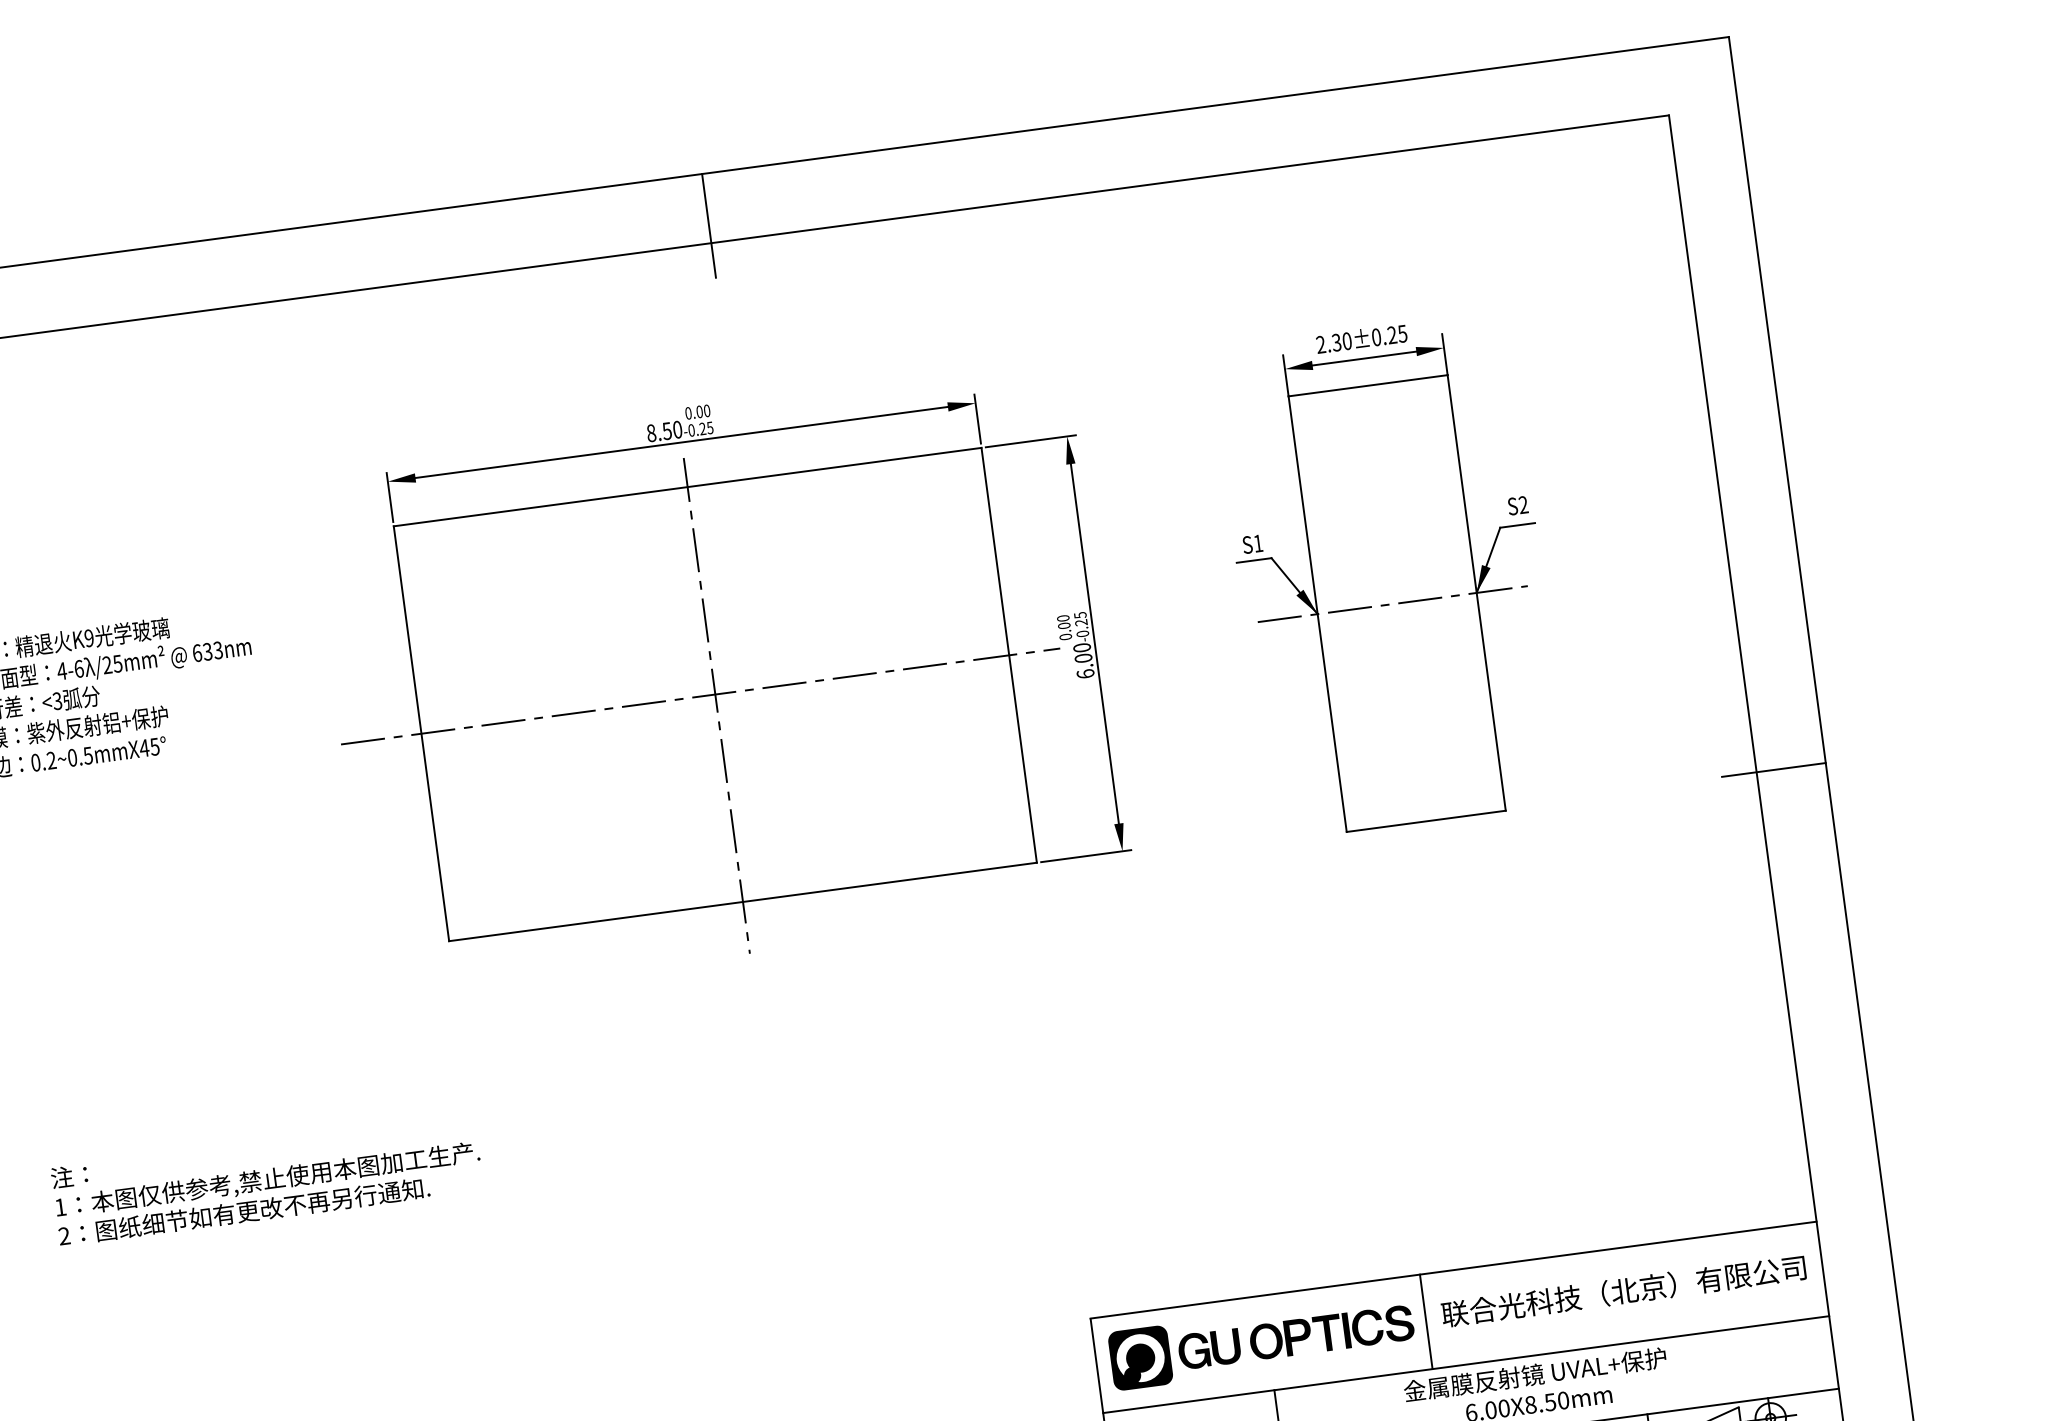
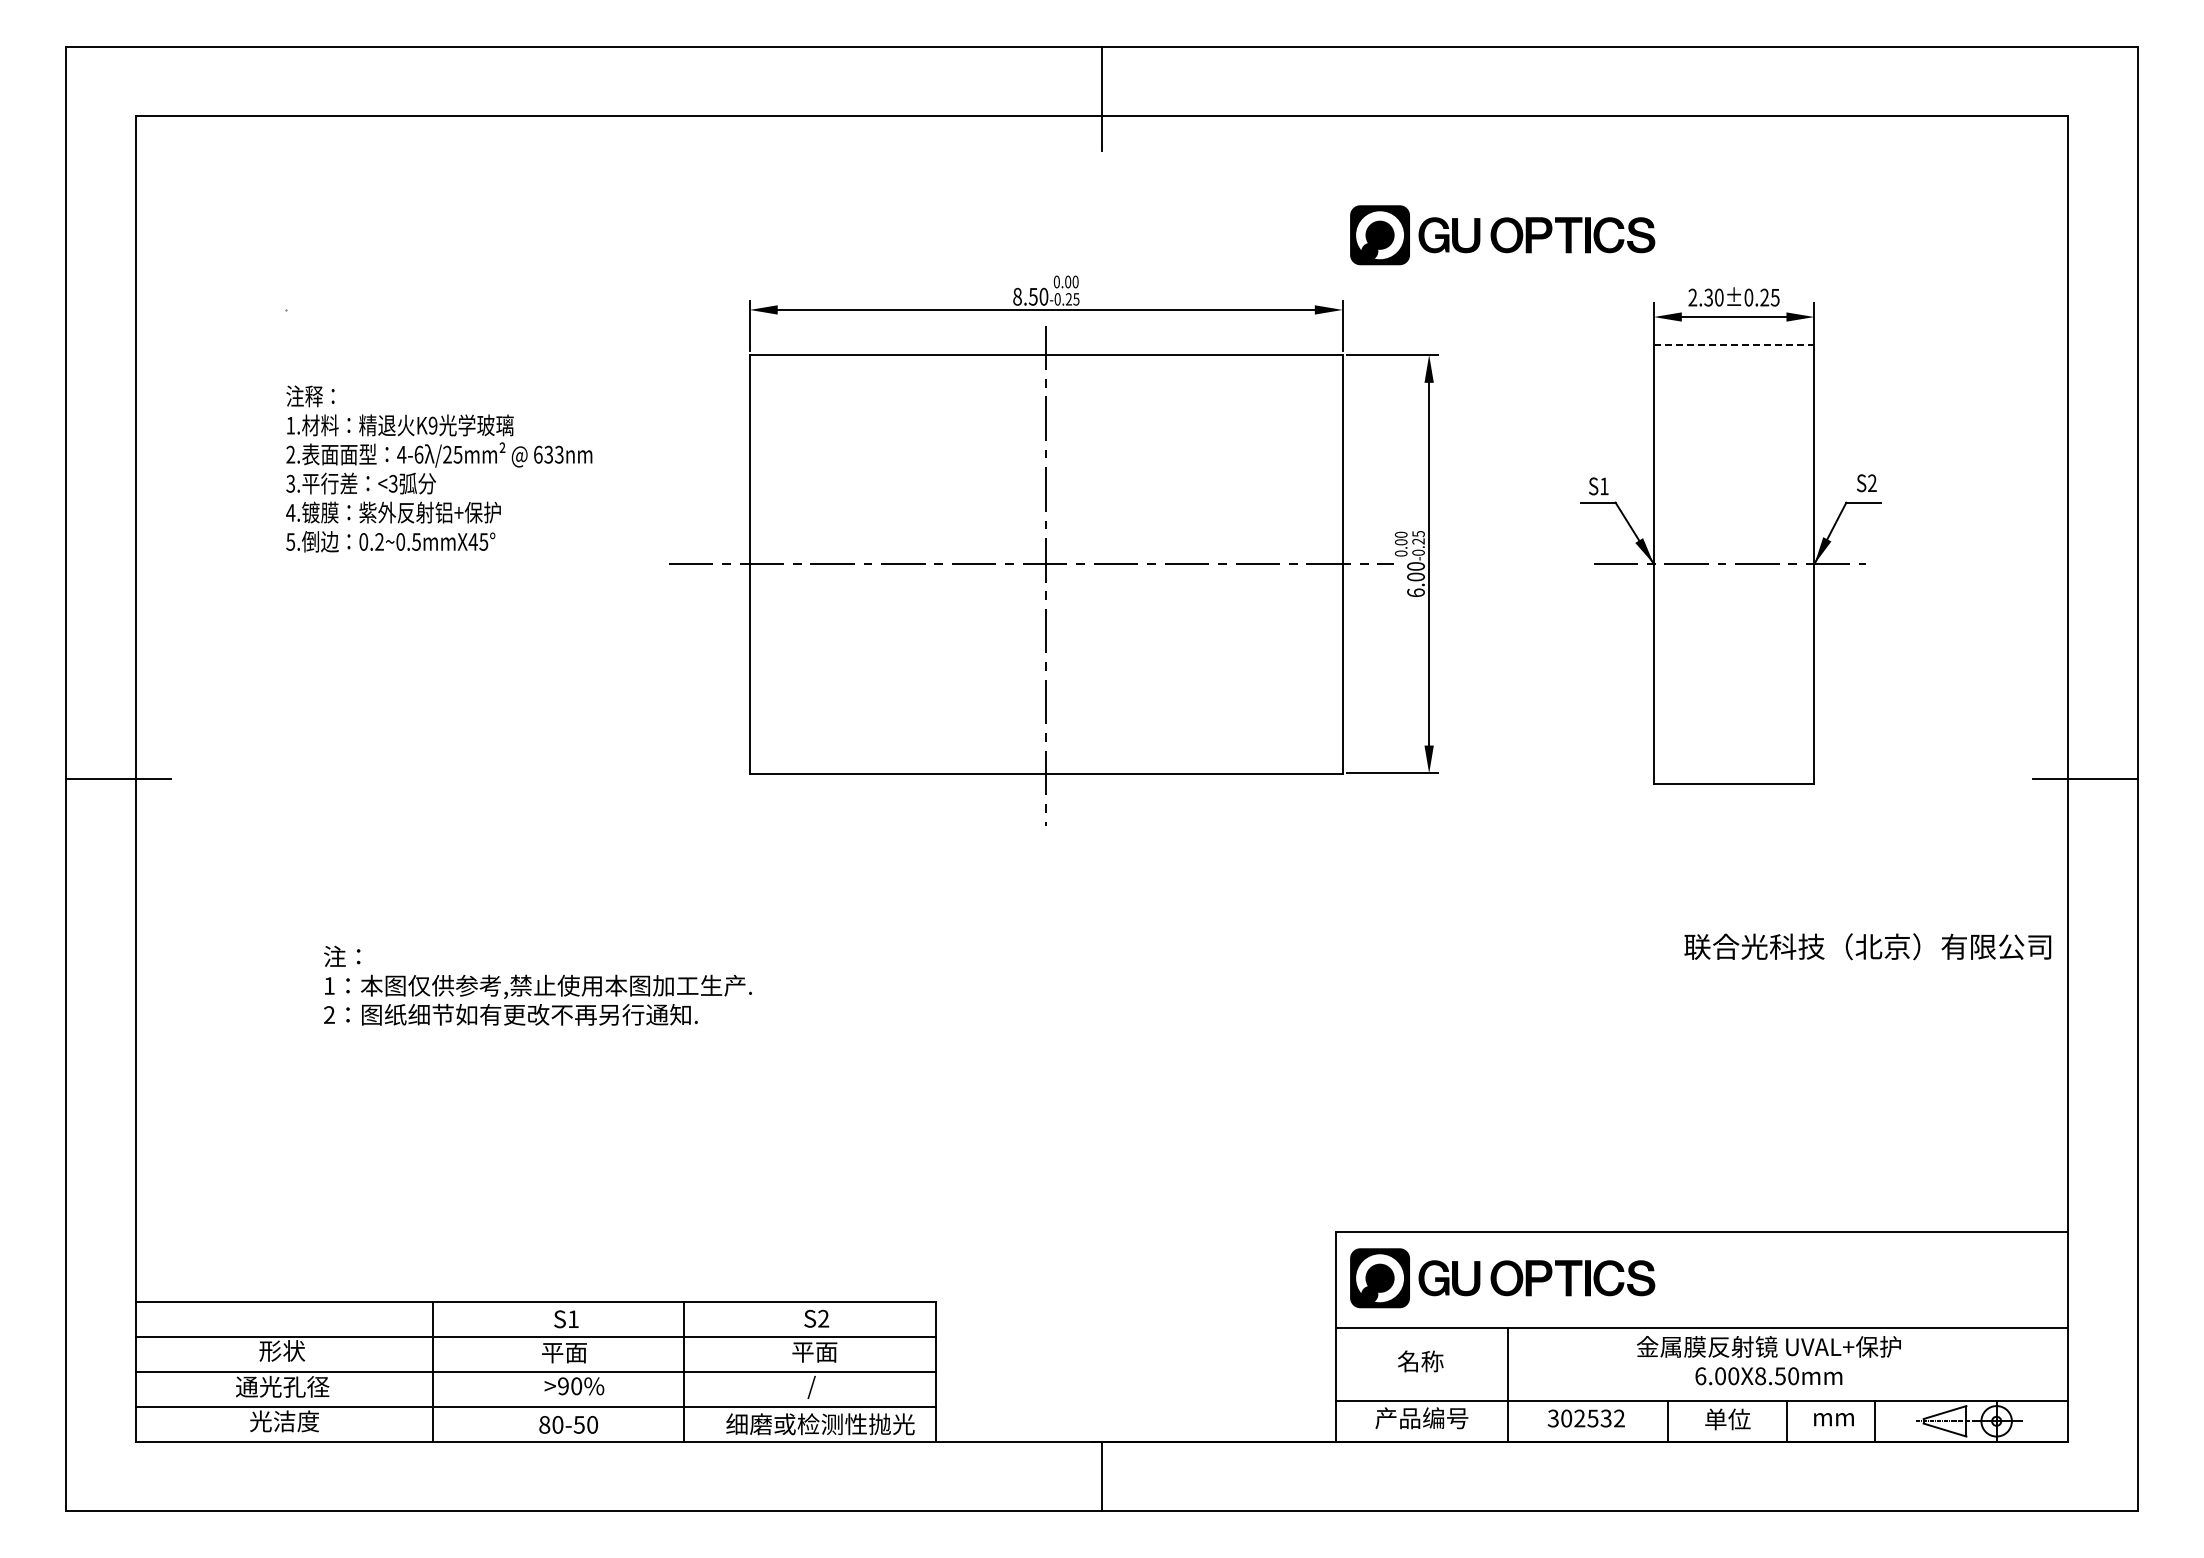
part: (1124, 308) -> (1502, 235), added
line: (1368, 385) -> (1734, 344), solid -> dashed
text: (1623, 1290) -> (1867, 946), moved
line: (1425, 1321) -> (1667, 1279), removed

